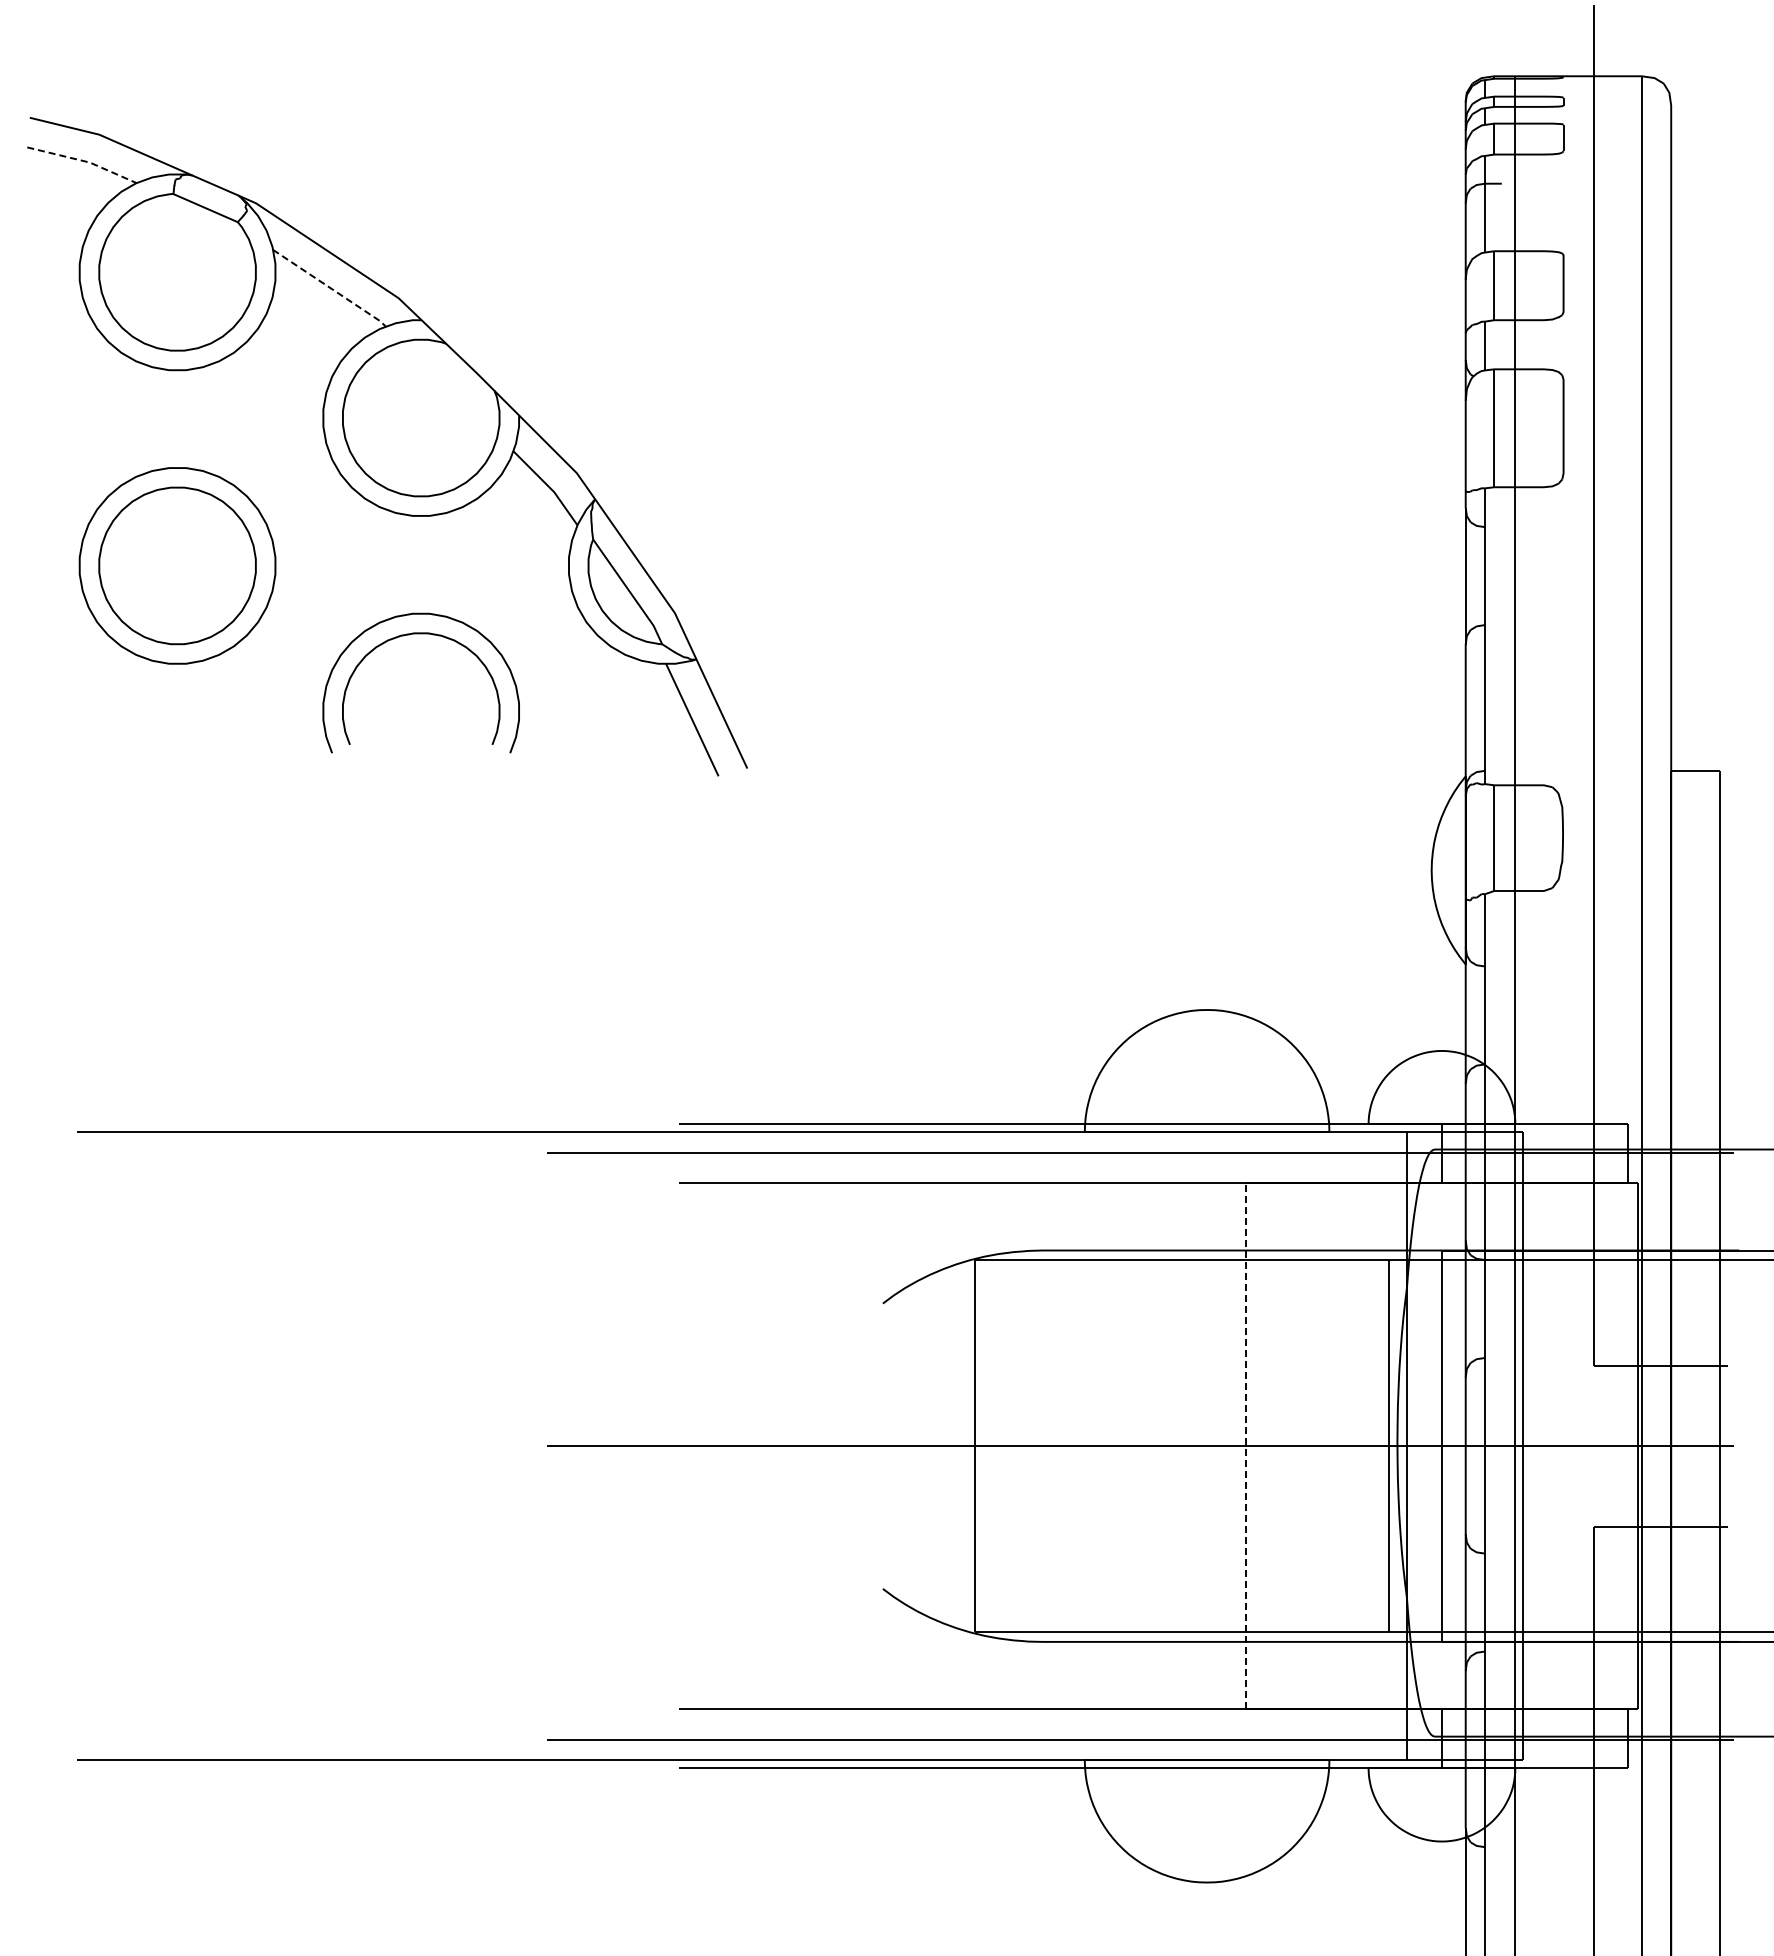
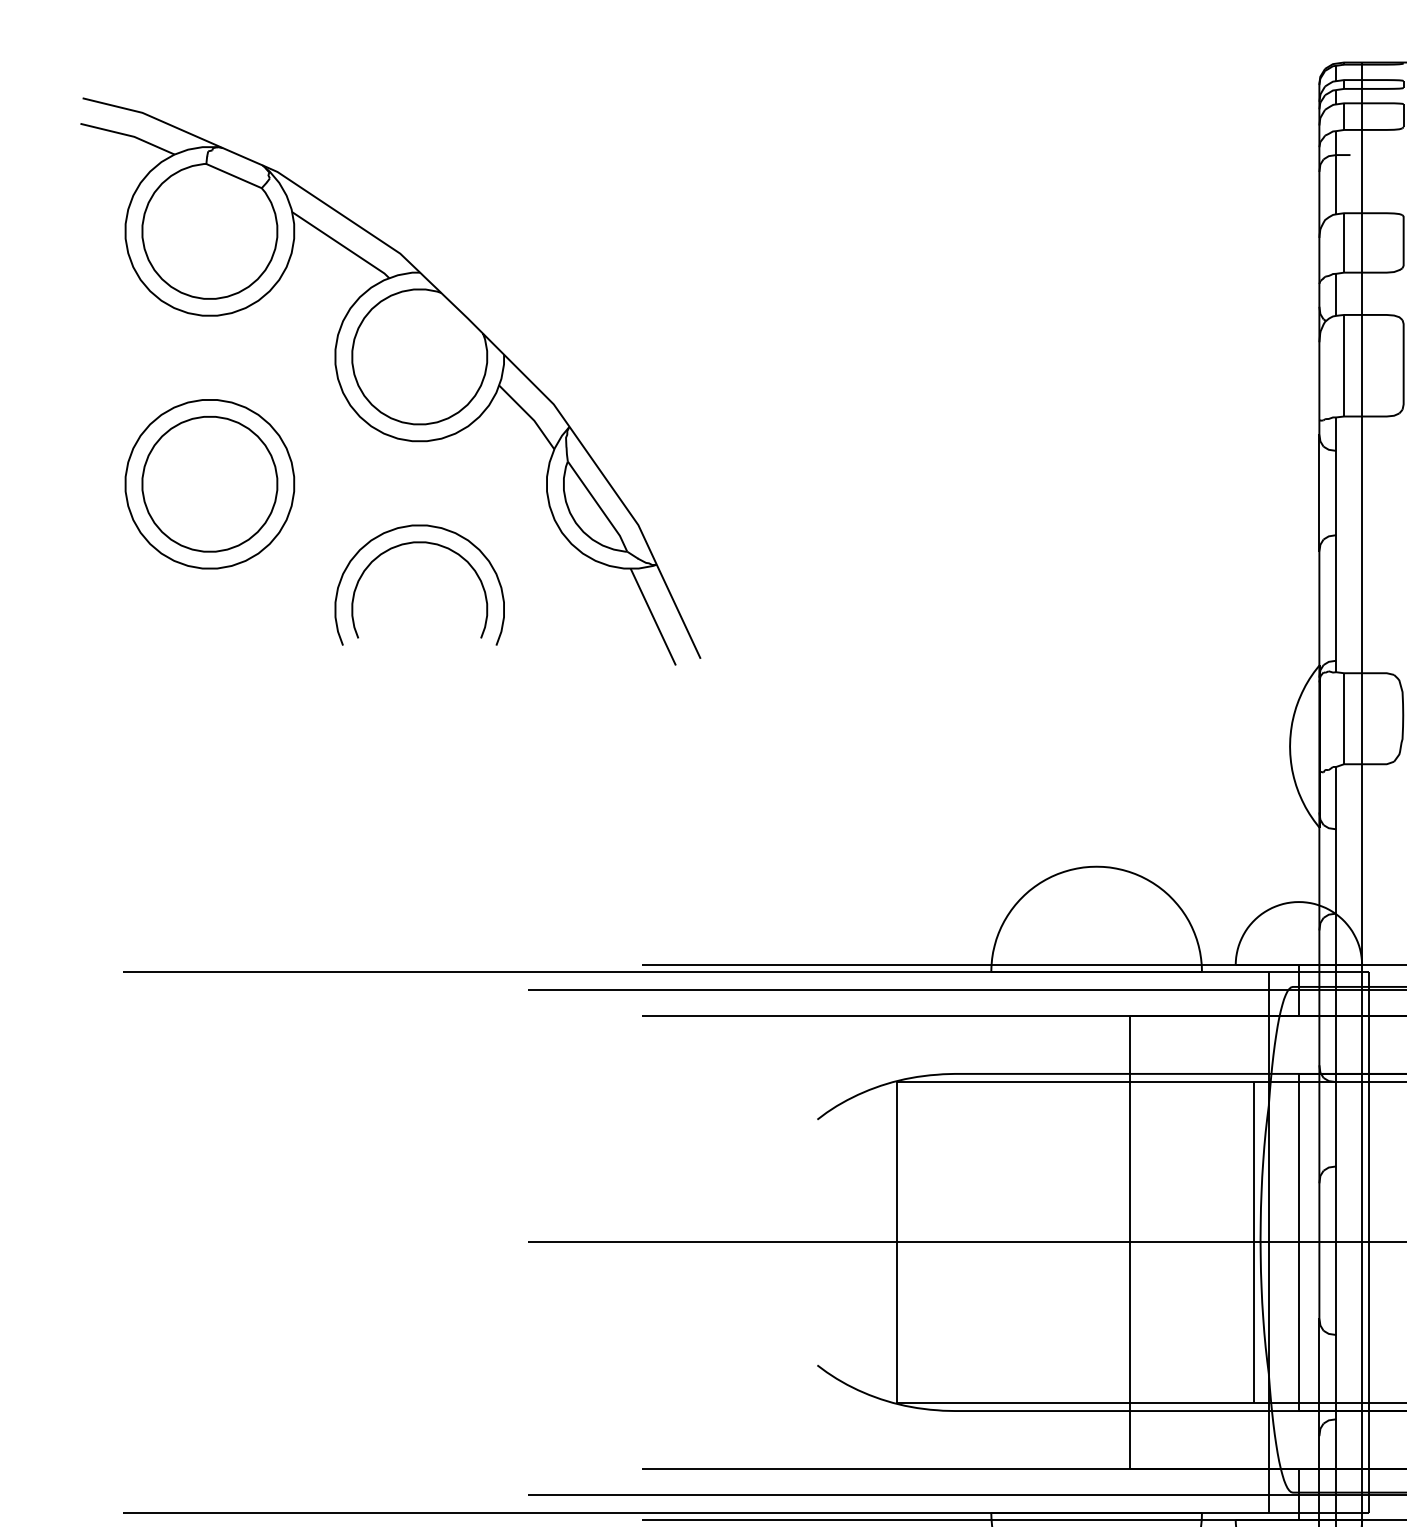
line: (84, 161) -> (129, 135), dashed -> solid
line: (331, 288) -> (342, 245), dashed -> solid
line: (1246, 1445) -> (1130, 1241), dashed -> solid

